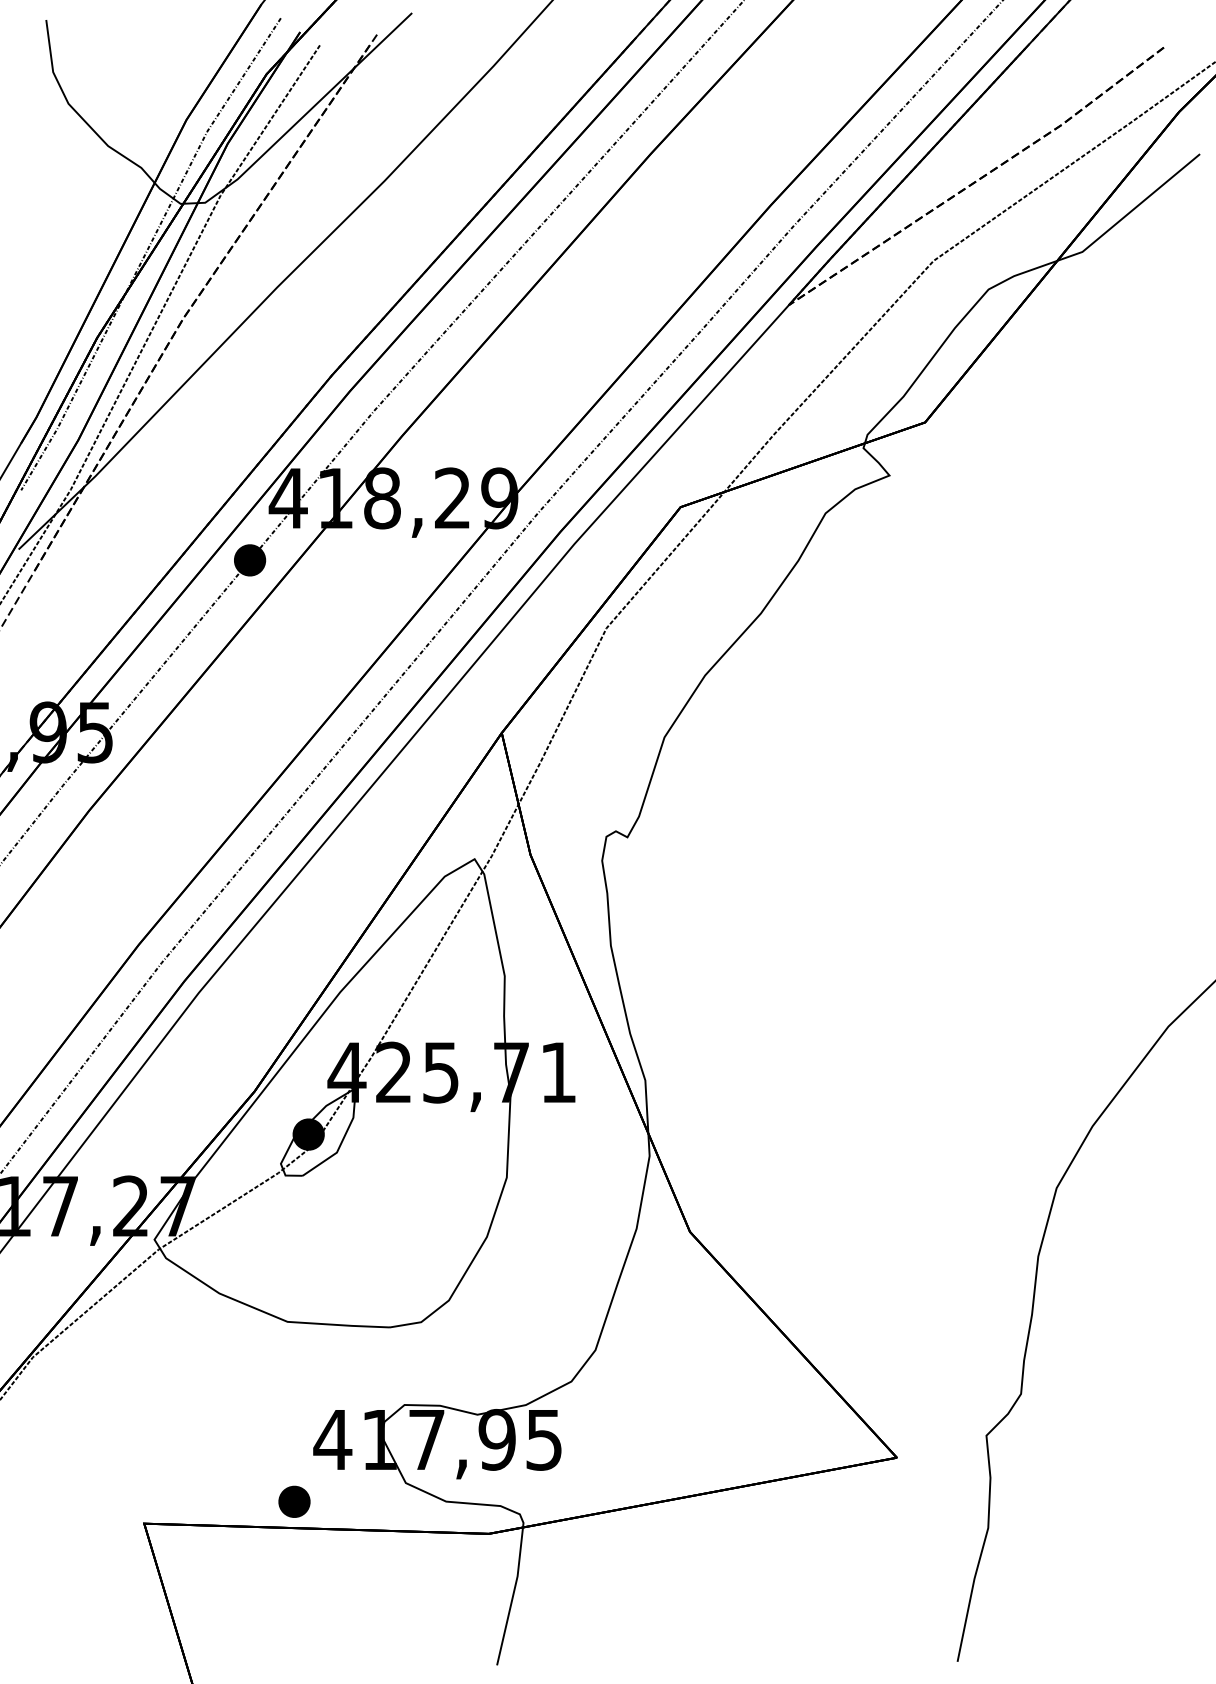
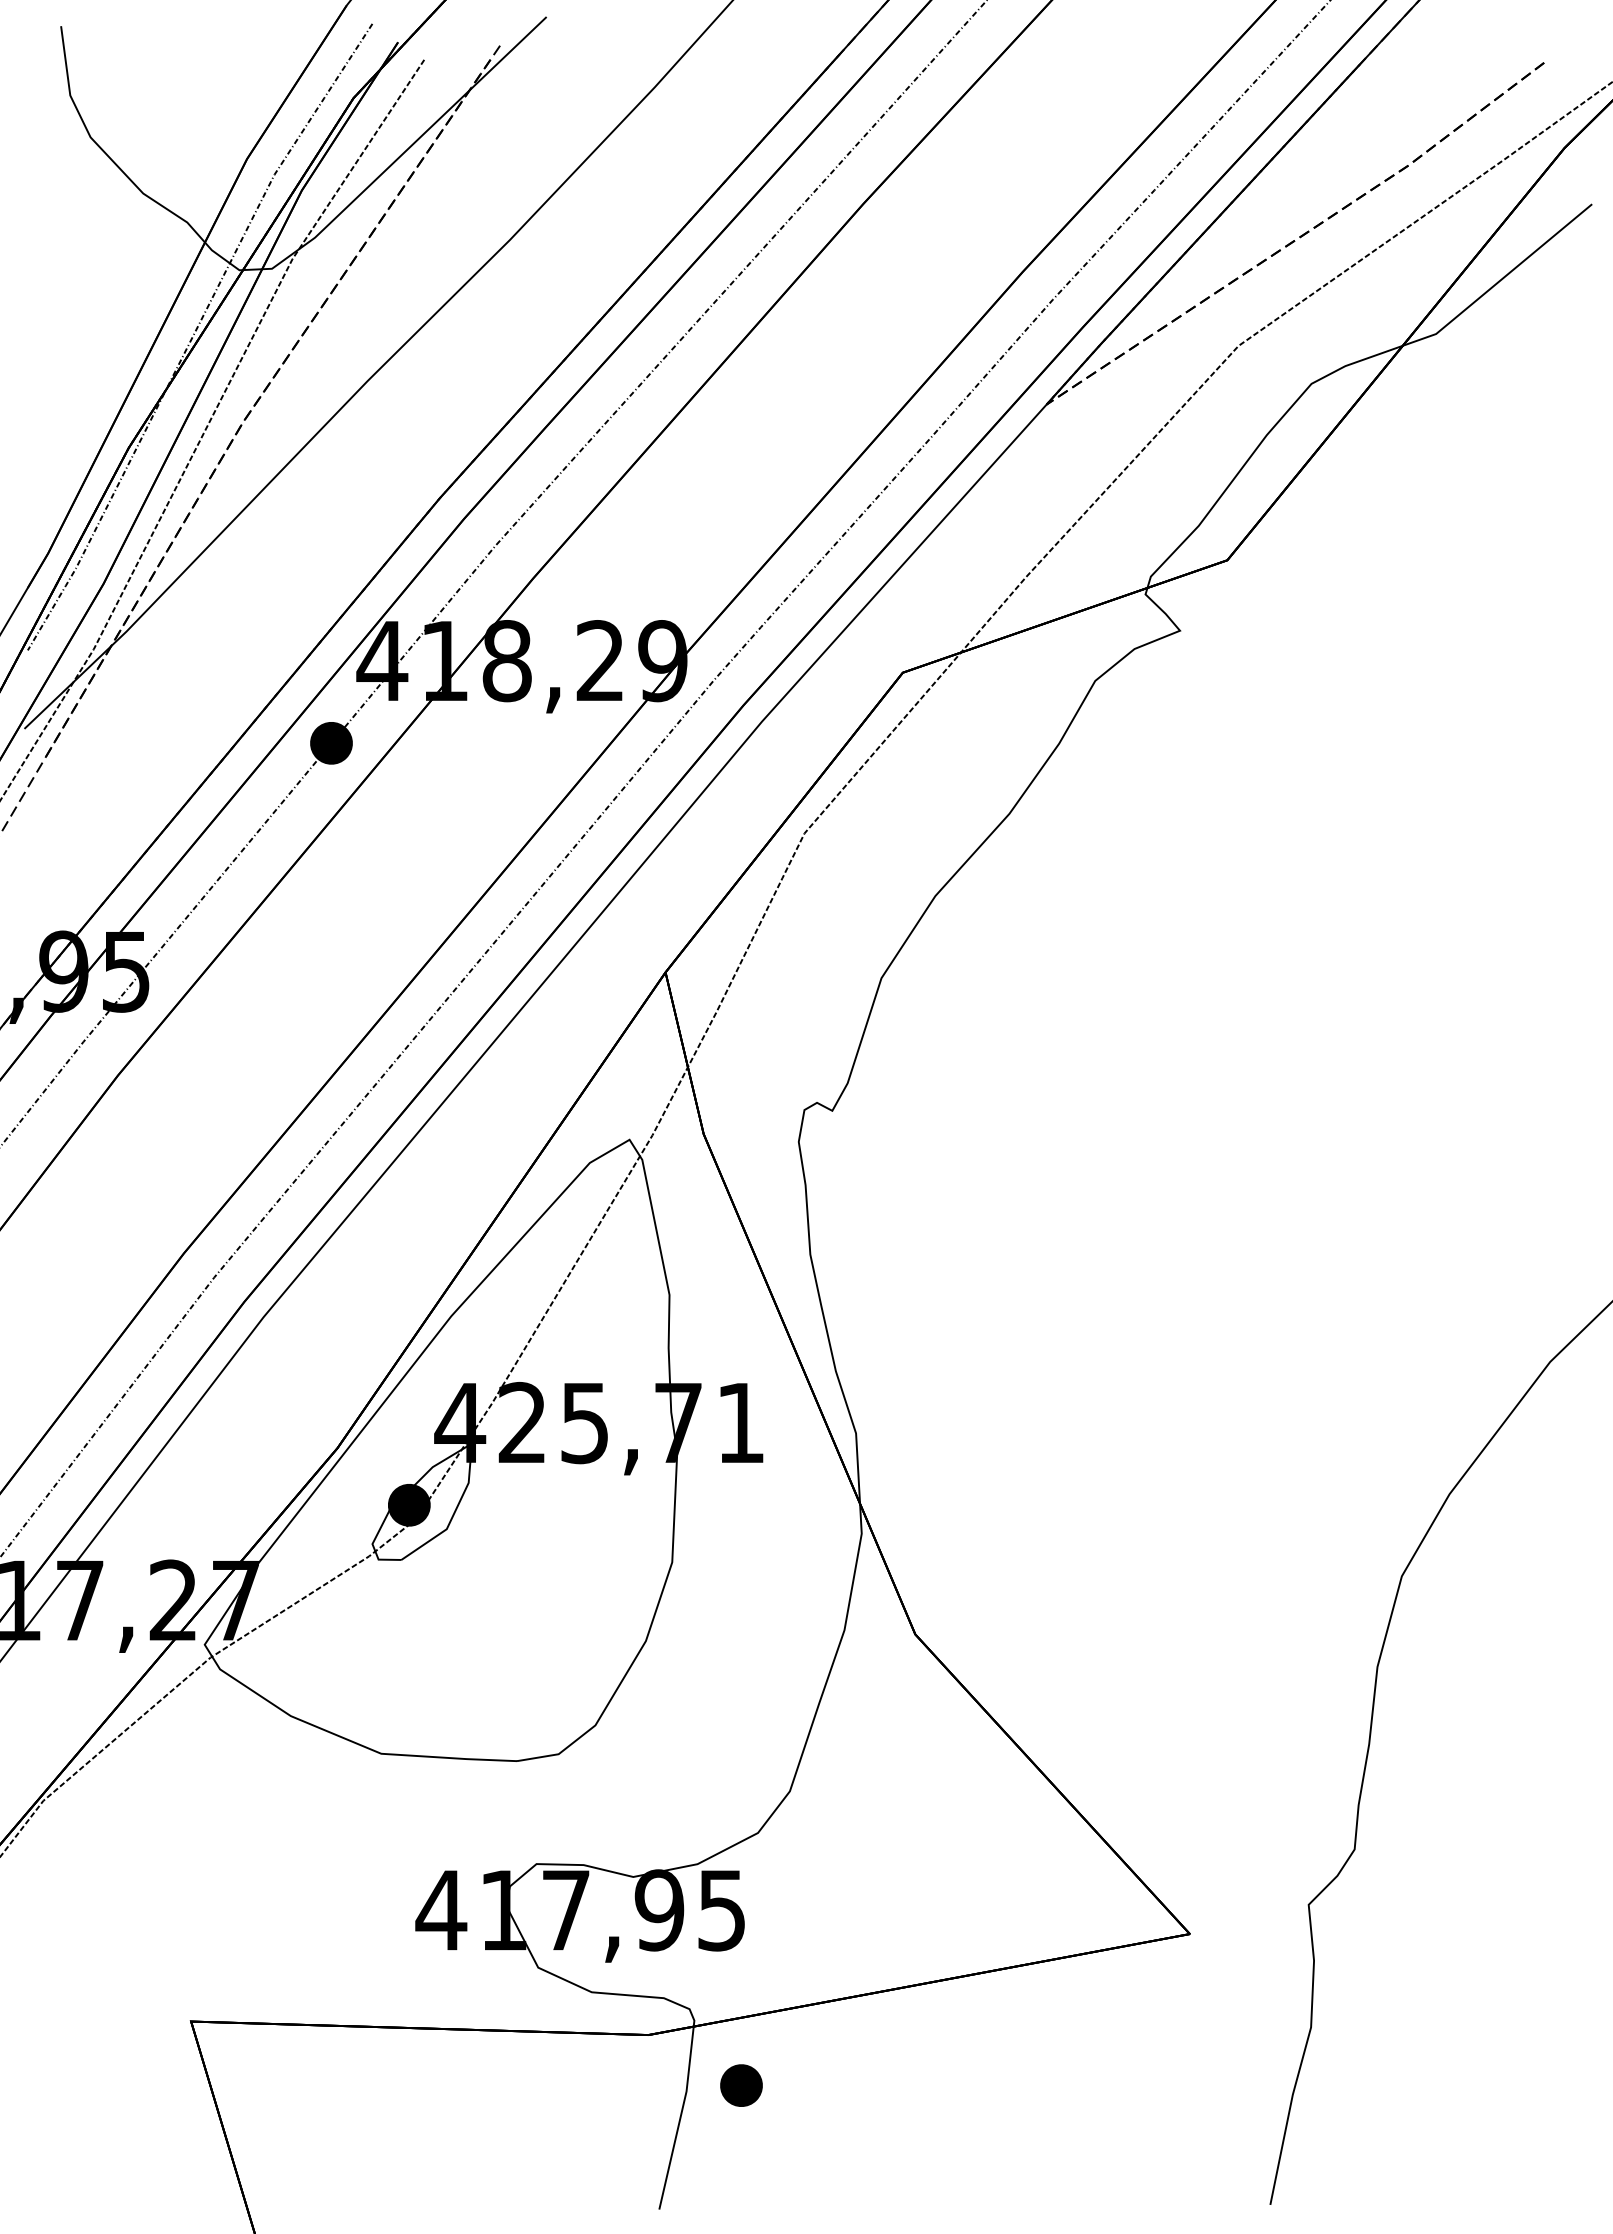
part: (294, 1501) -> (741, 2085), moved

